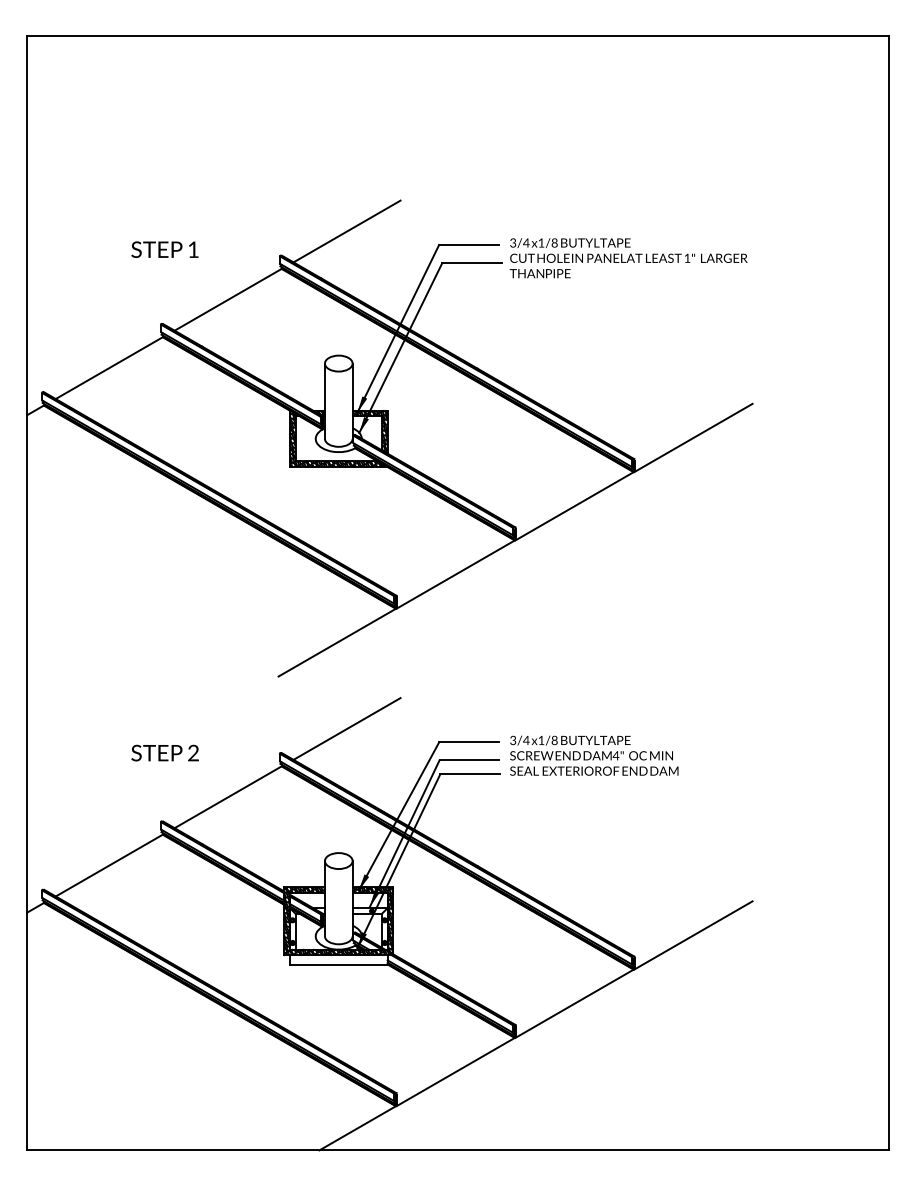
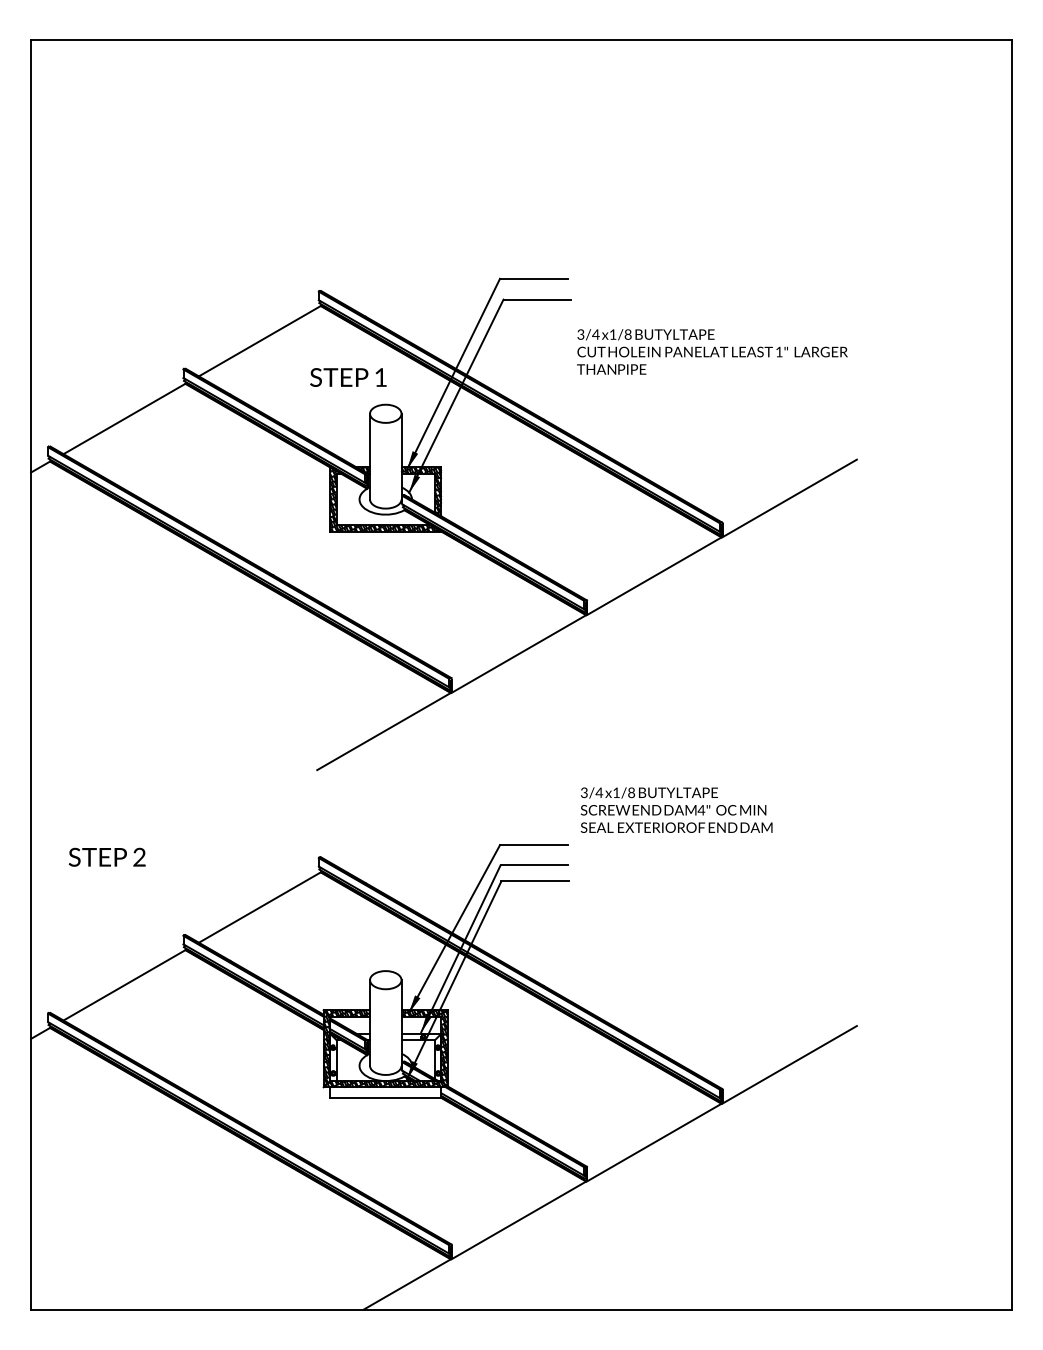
line: (346, 231) -> (394, 263), removed
text: (164, 249) -> (347, 377), moved
text: (628, 258) -> (712, 352), moved
line: (346, 728) -> (394, 829), removed
text: (164, 752) -> (106, 856), moved
text: (594, 755) -> (676, 809), moved

